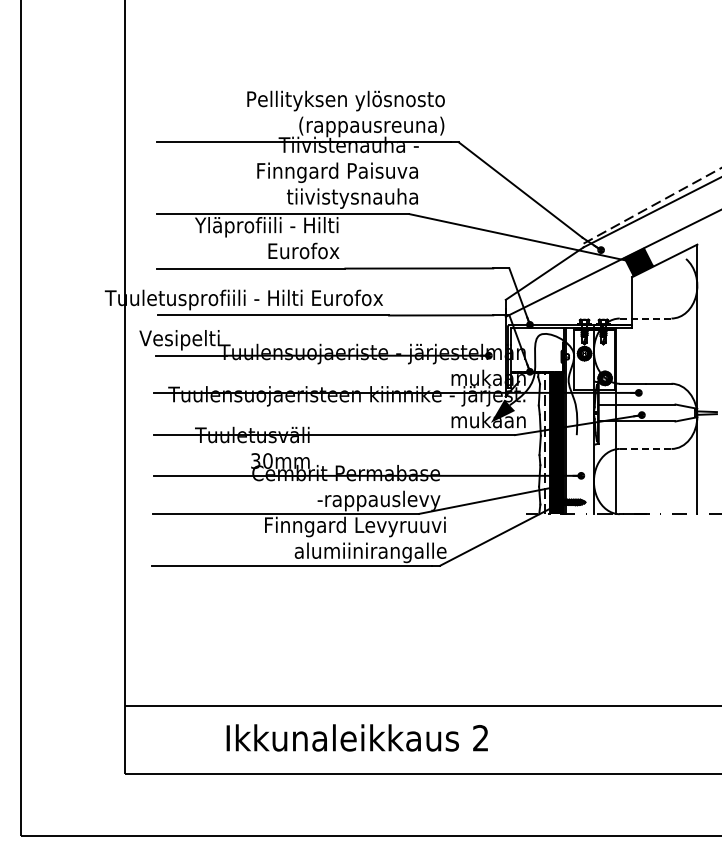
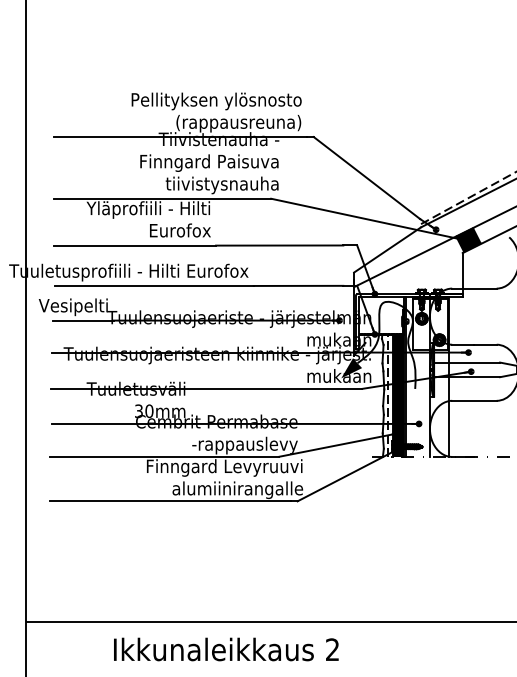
line: (645, 318) -> (474, 288), dashed -> solid
line: (645, 448) -> (474, 400), dashed -> solid

